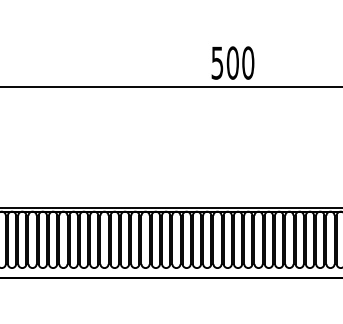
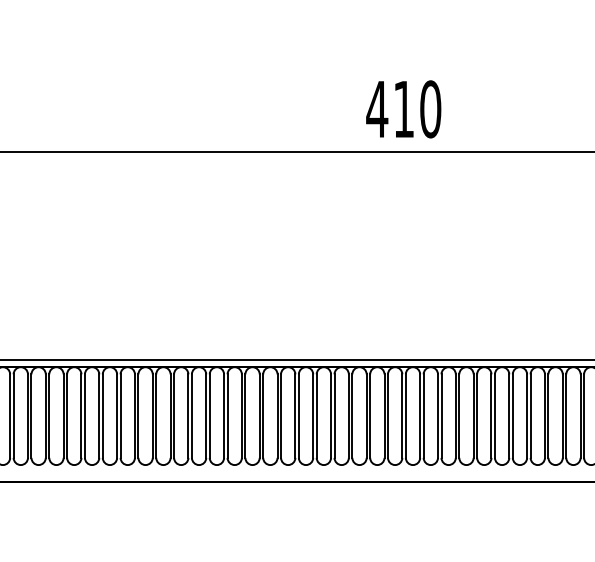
text: (224, 62) -> (389, 108), 500 -> 410

